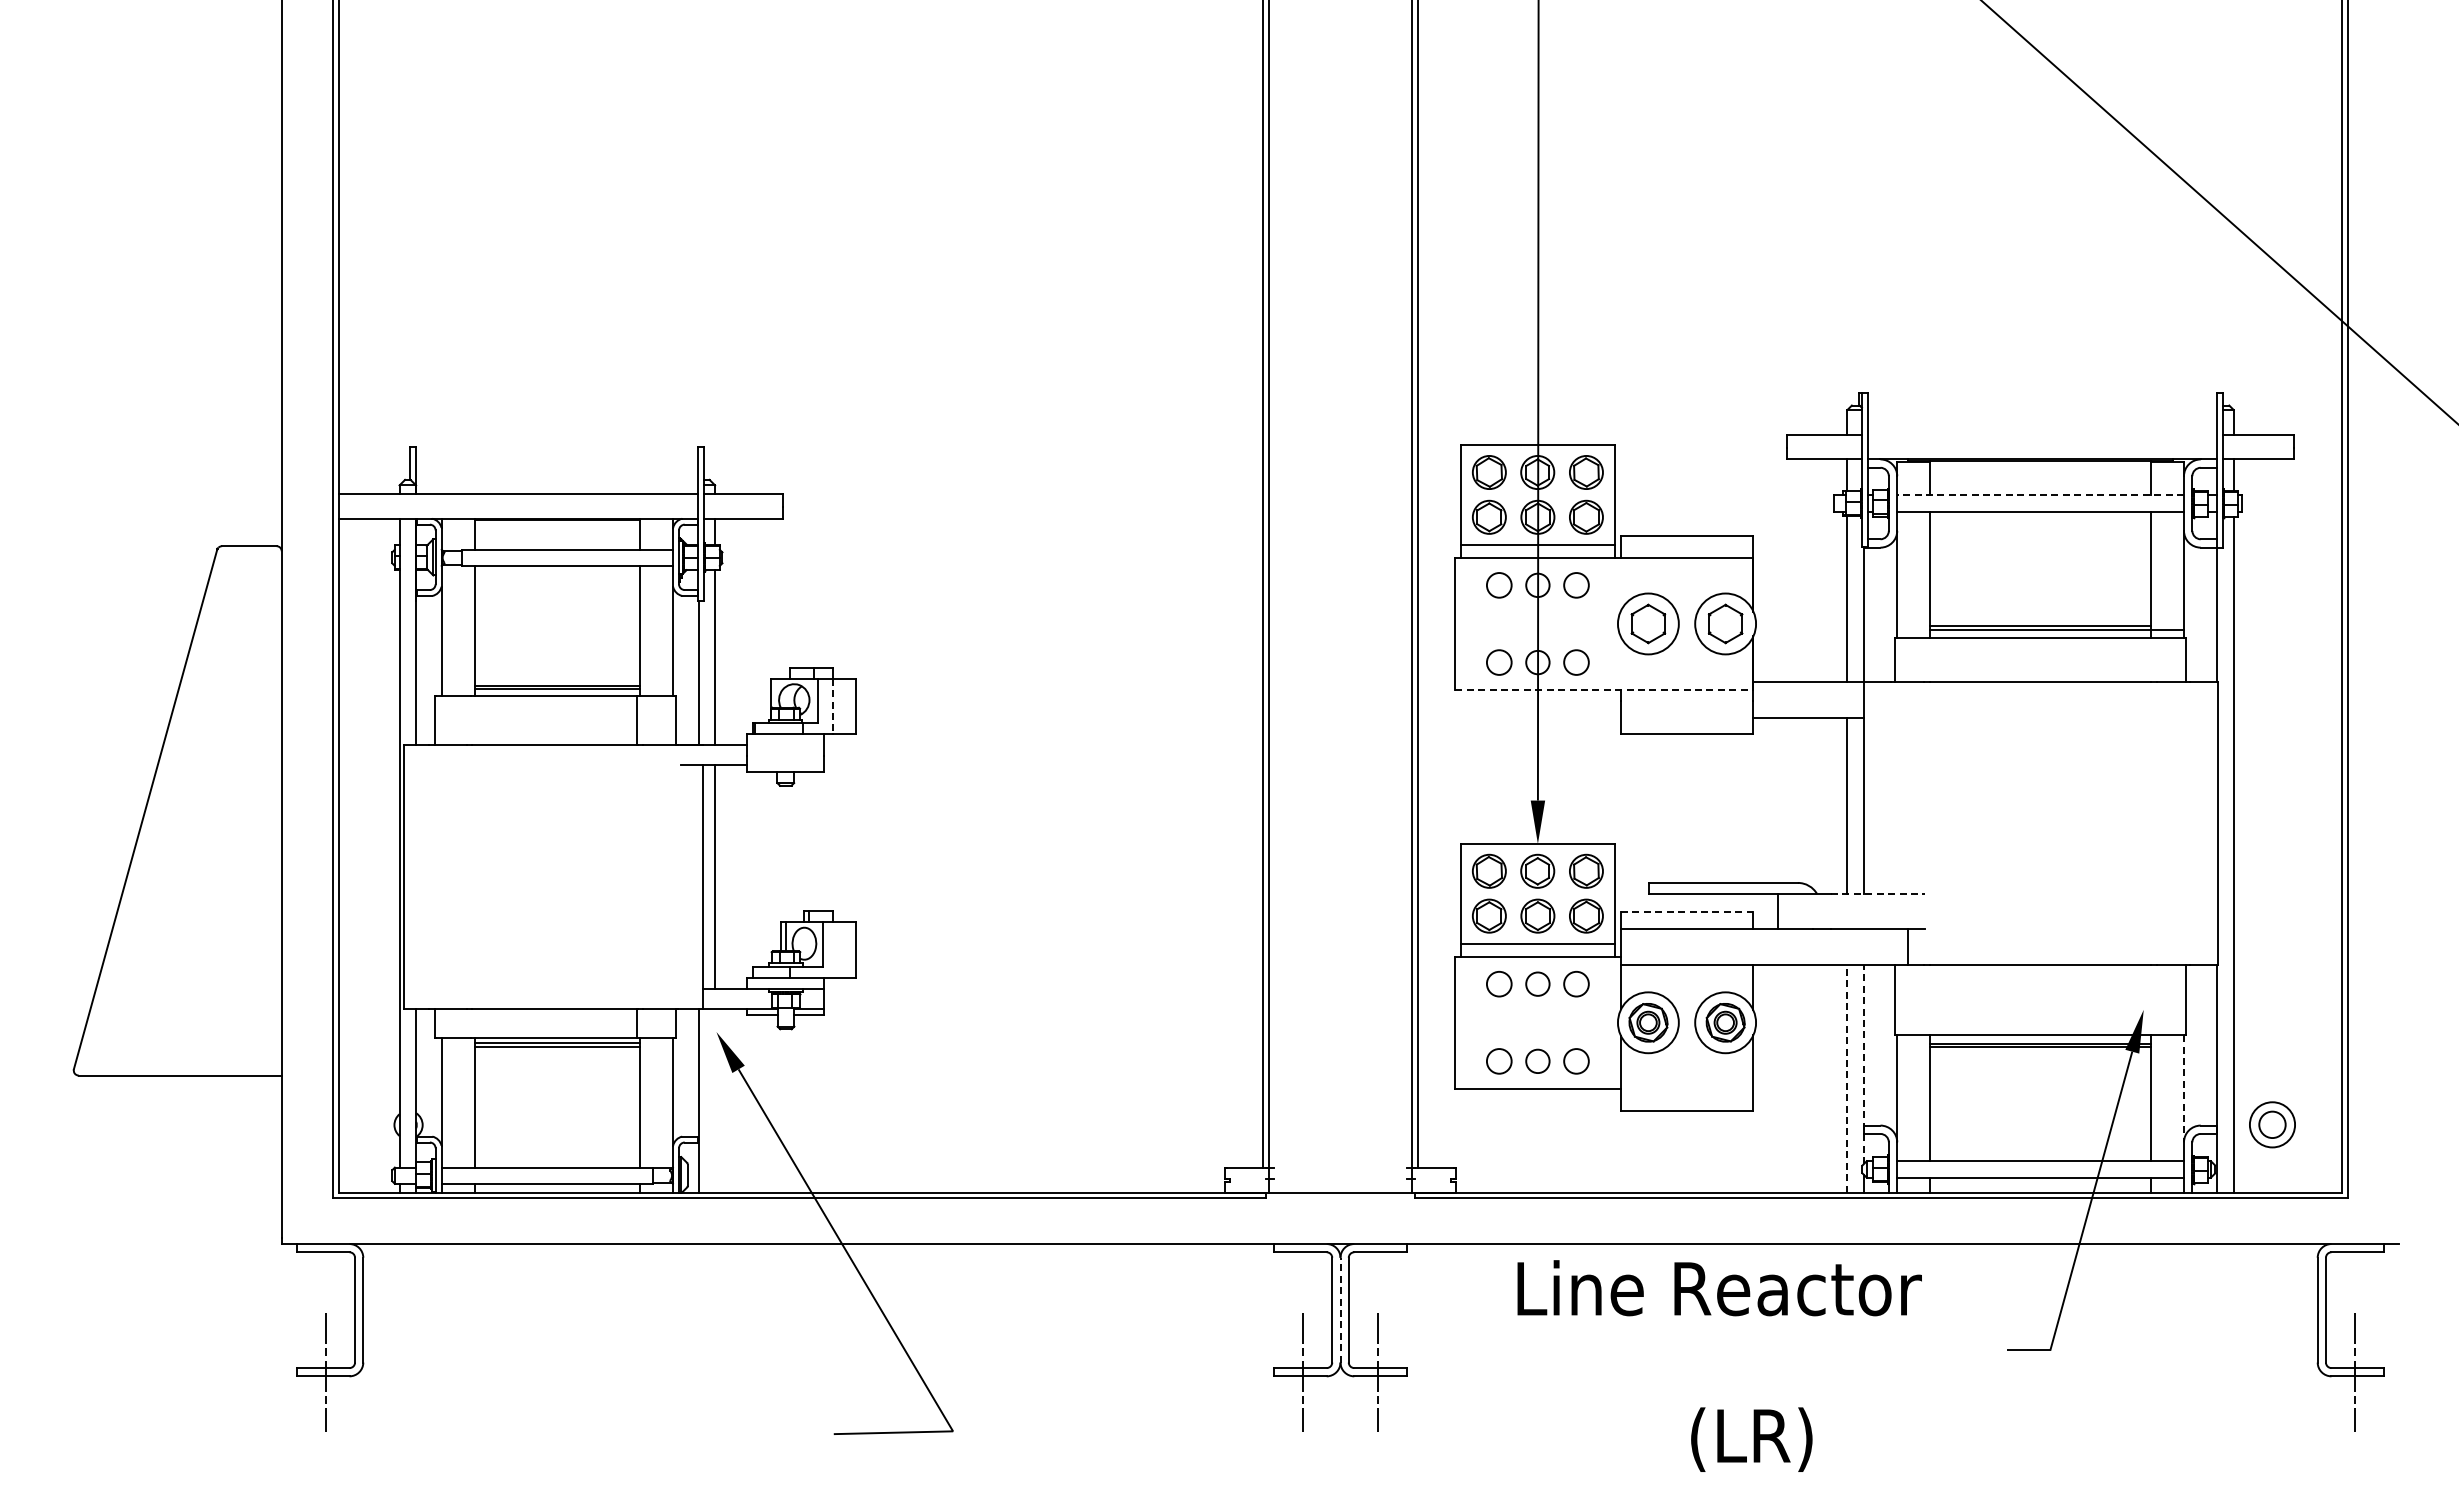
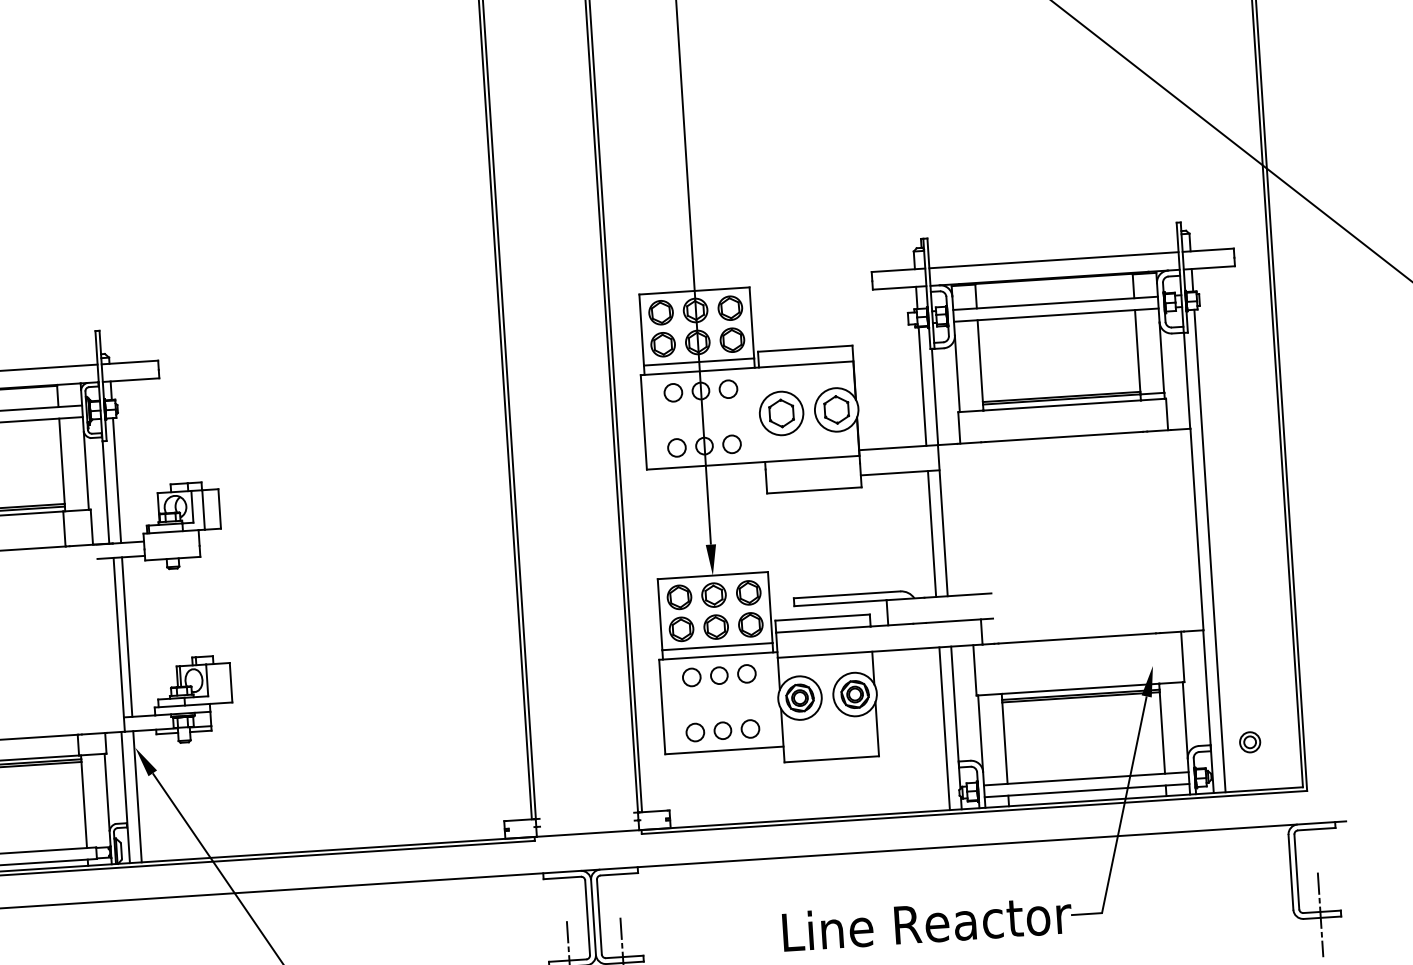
line: (2041, 434) -> (1053, 260), added
line: (2040, 495) -> (1055, 303), dashed -> solid
line: (1604, 690) -> (753, 462), dashed -> solid
line: (833, 706) -> (203, 509), dashed -> solid
line: (1878, 893) -> (958, 595), dashed -> solid
line: (1687, 912) -> (822, 617), dashed -> solid
line: (1864, 1064) -> (956, 717), dashed -> solid
line: (1847, 1078) -> (944, 728), dashed -> solid
line: (2183, 1088) -> (1184, 720), dashed -> solid
line: (715, 1100) -> (137, 796), added
part: (2272, 1125) -> (1250, 742), size x0.62
text: (1719, 1288) -> (927, 923), moved
line: (1340, 1309) -> (593, 916), dashed -> solid

